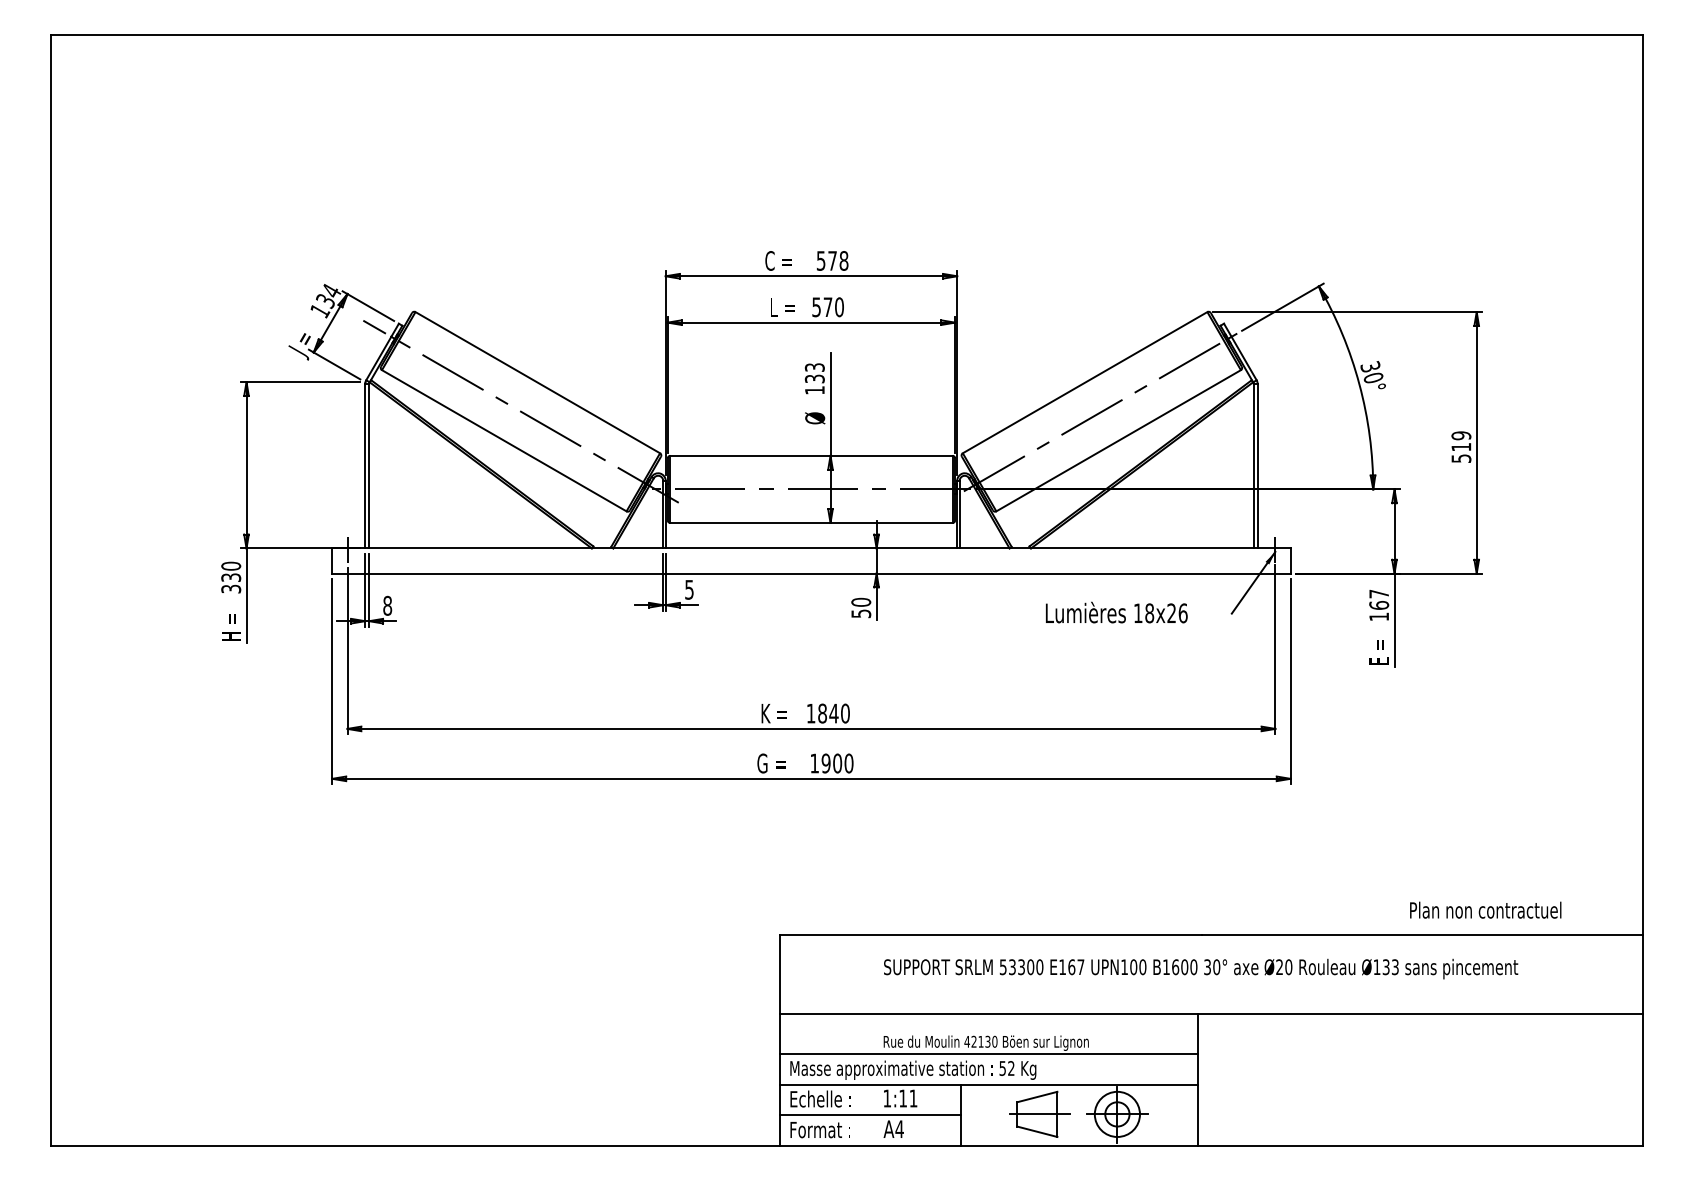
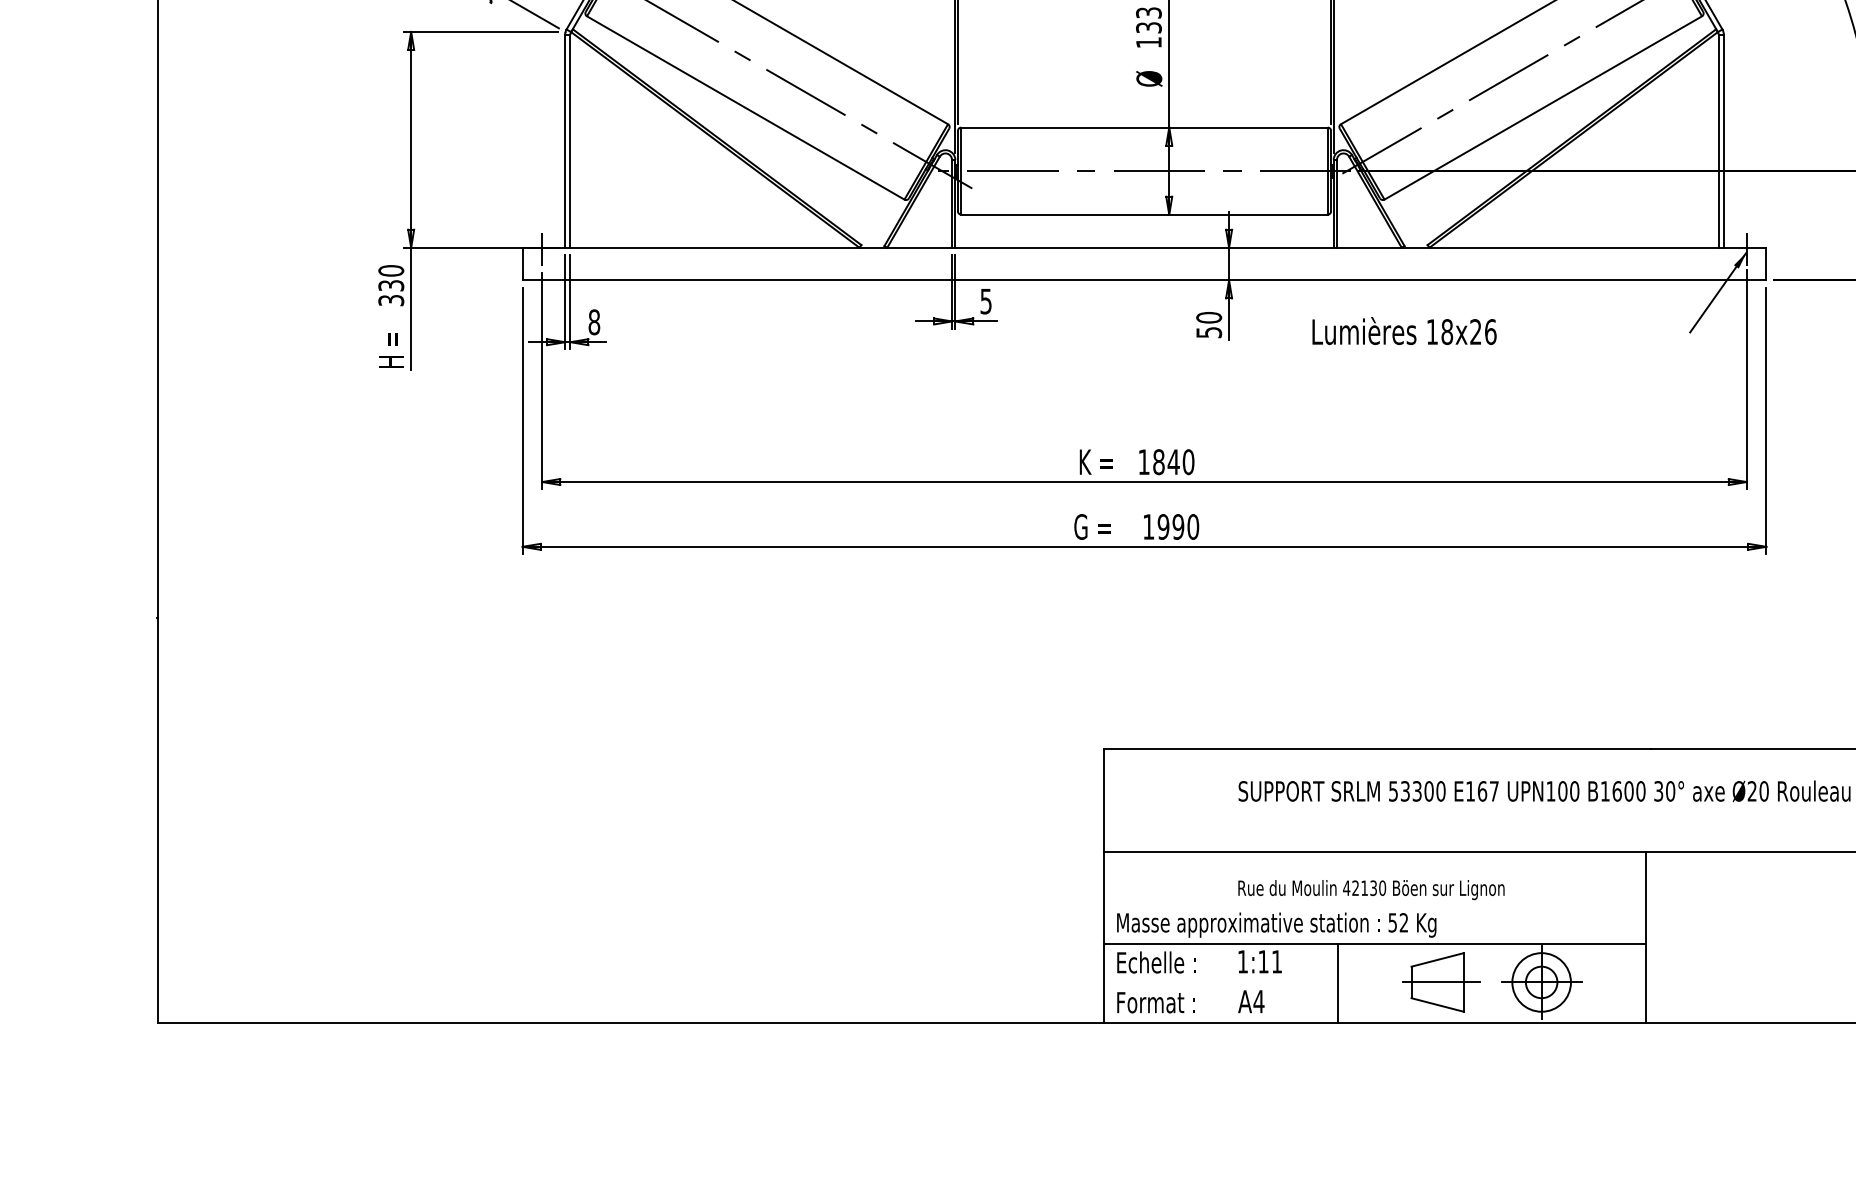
text: (1116, 612) -> (1404, 330), moved
text: (837, 763) -> (1178, 526), 1900 -> 1990
line: (988, 1054) -> (1374, 904), removed
line: (869, 1115) -> (1219, 983), removed

